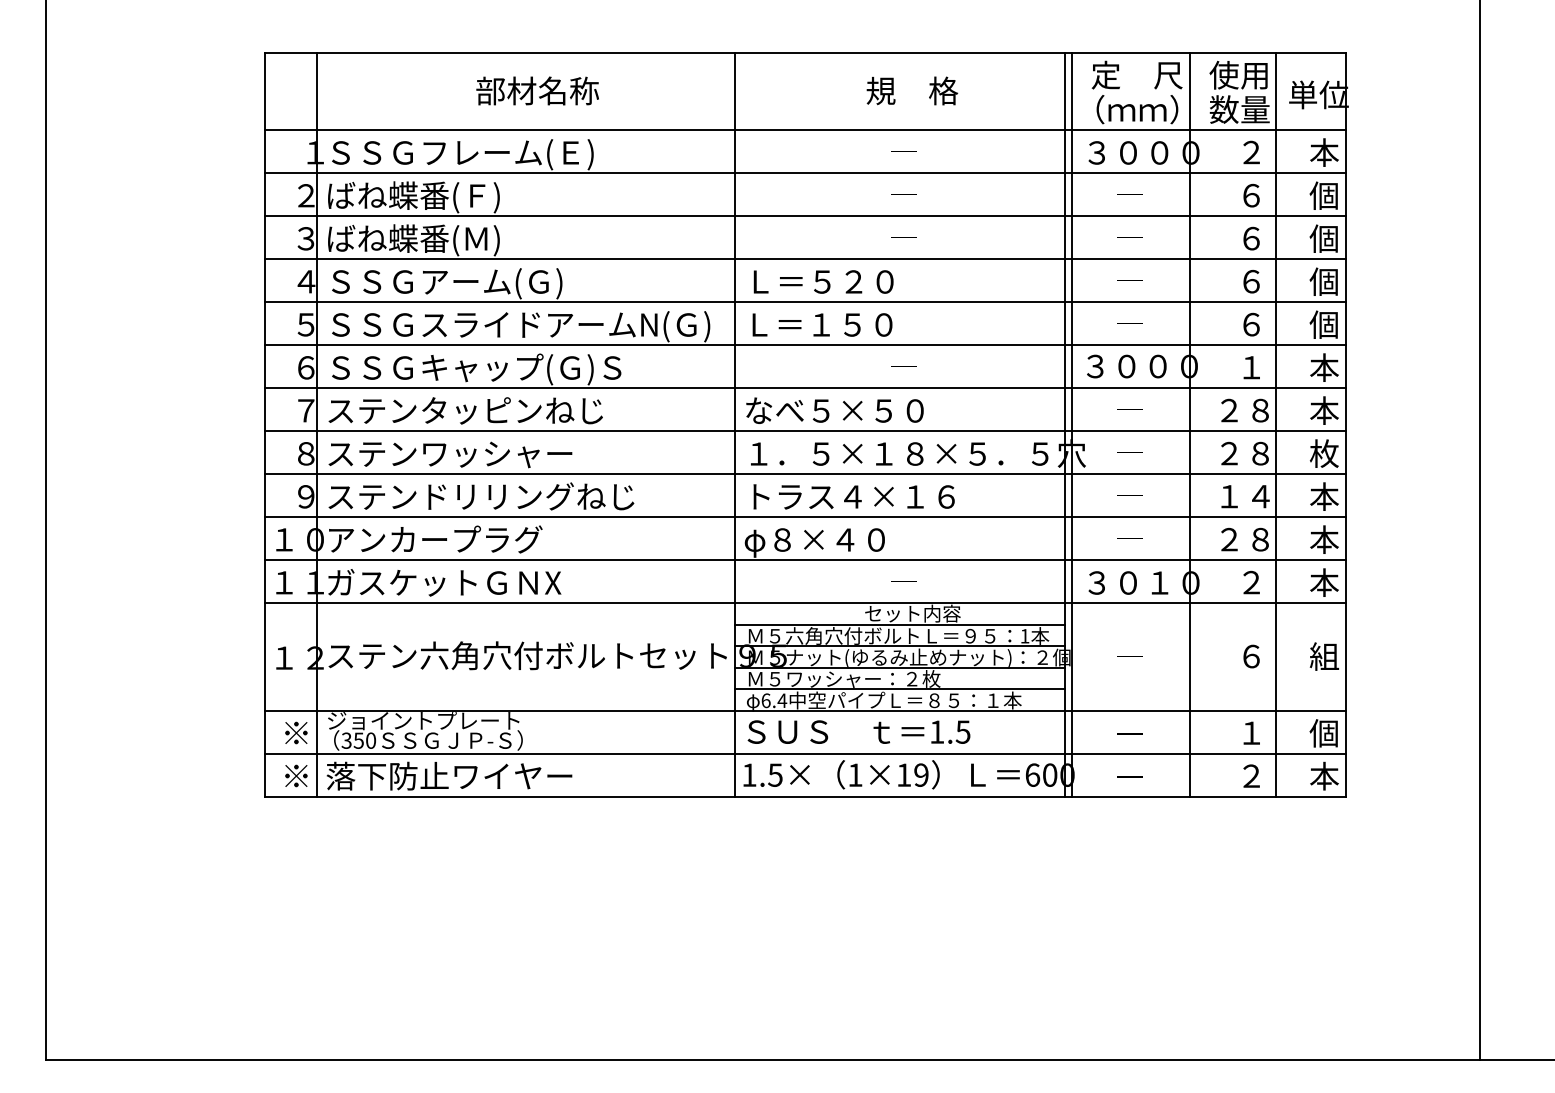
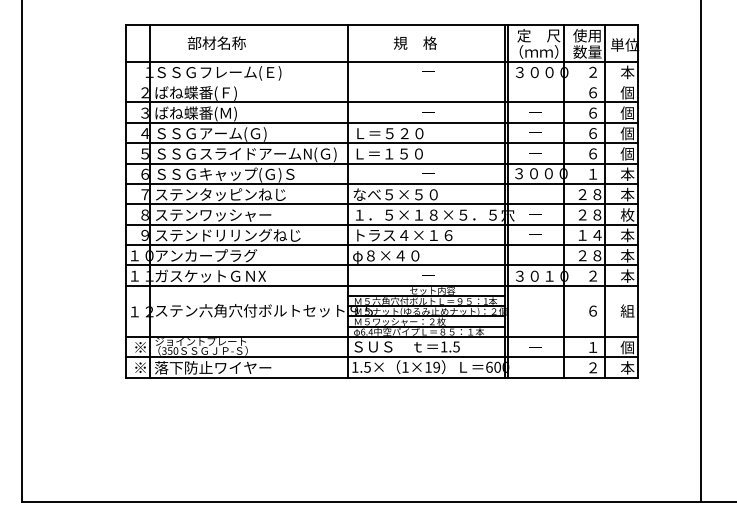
text: (536, 89) -> (216, 42), moved
text: (910, 89) -> (414, 42), moved
line: (804, 173) -> (381, 82), removed

